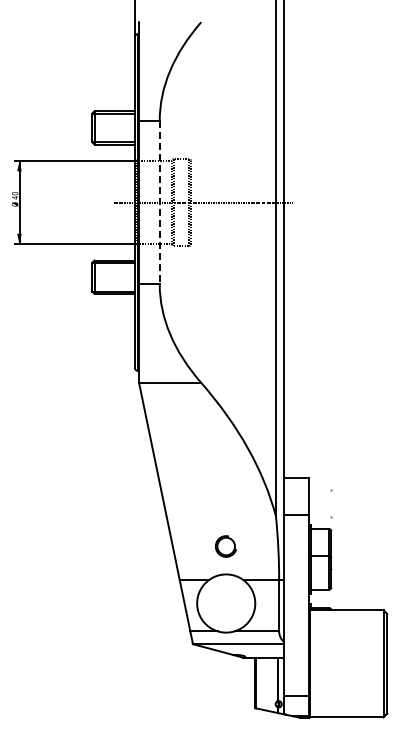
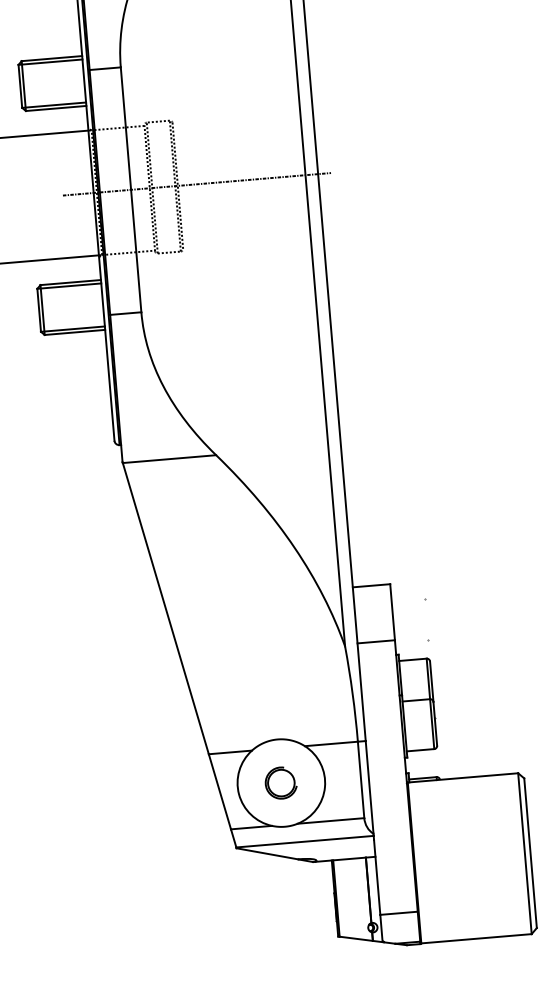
line: (159, 202) -> (130, 189), dashed -> solid
part: (225, 546) -> (280, 783), moved

